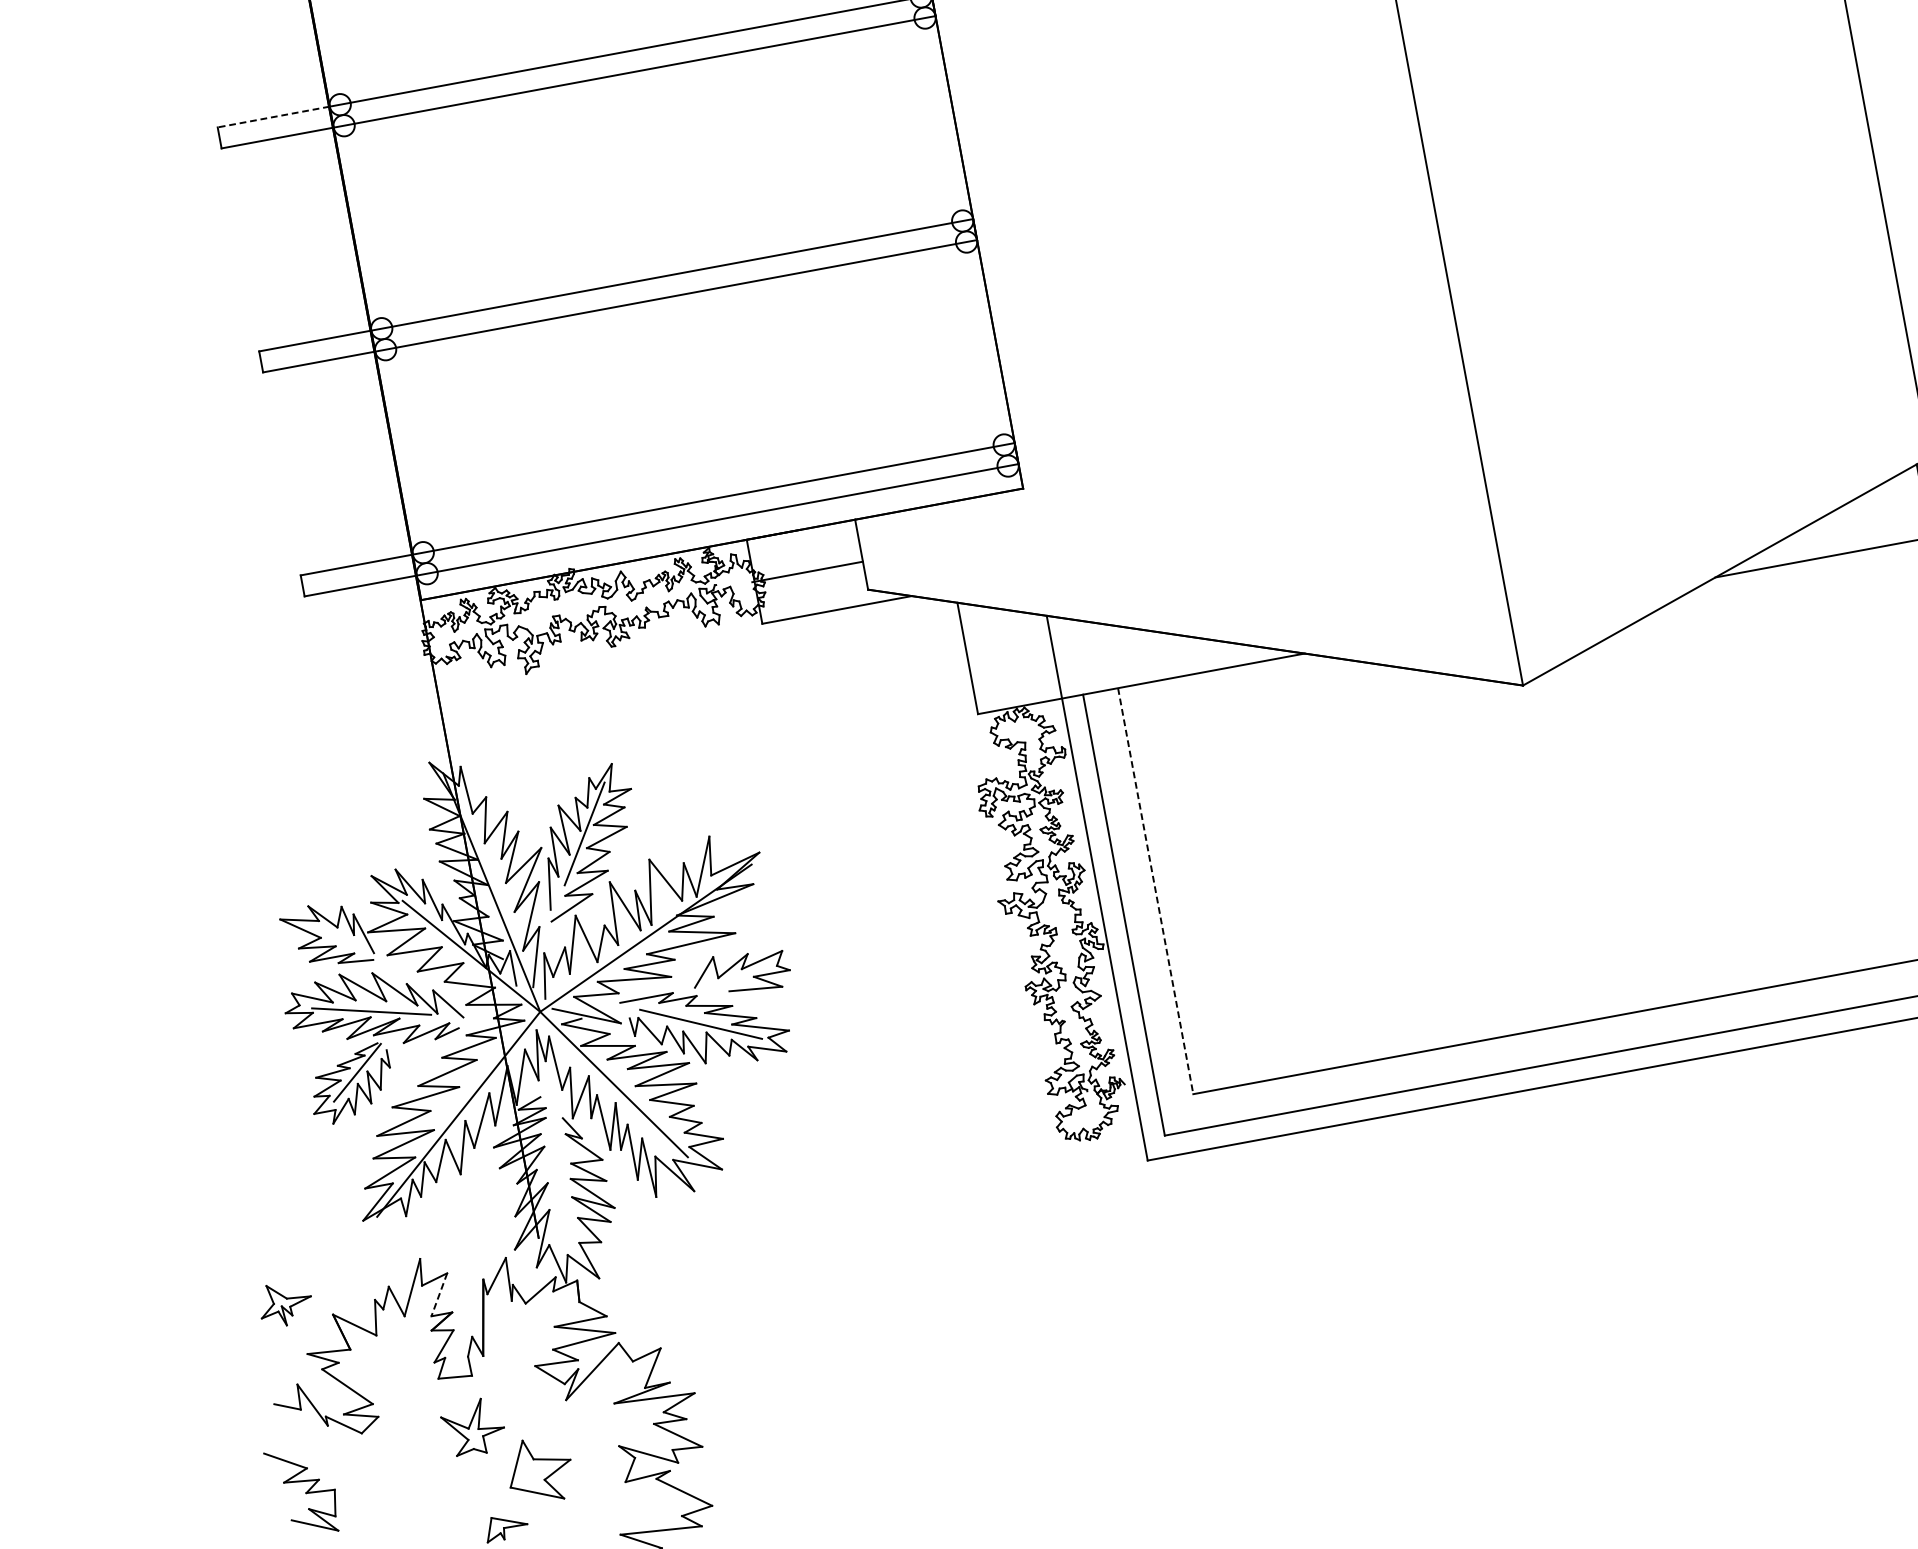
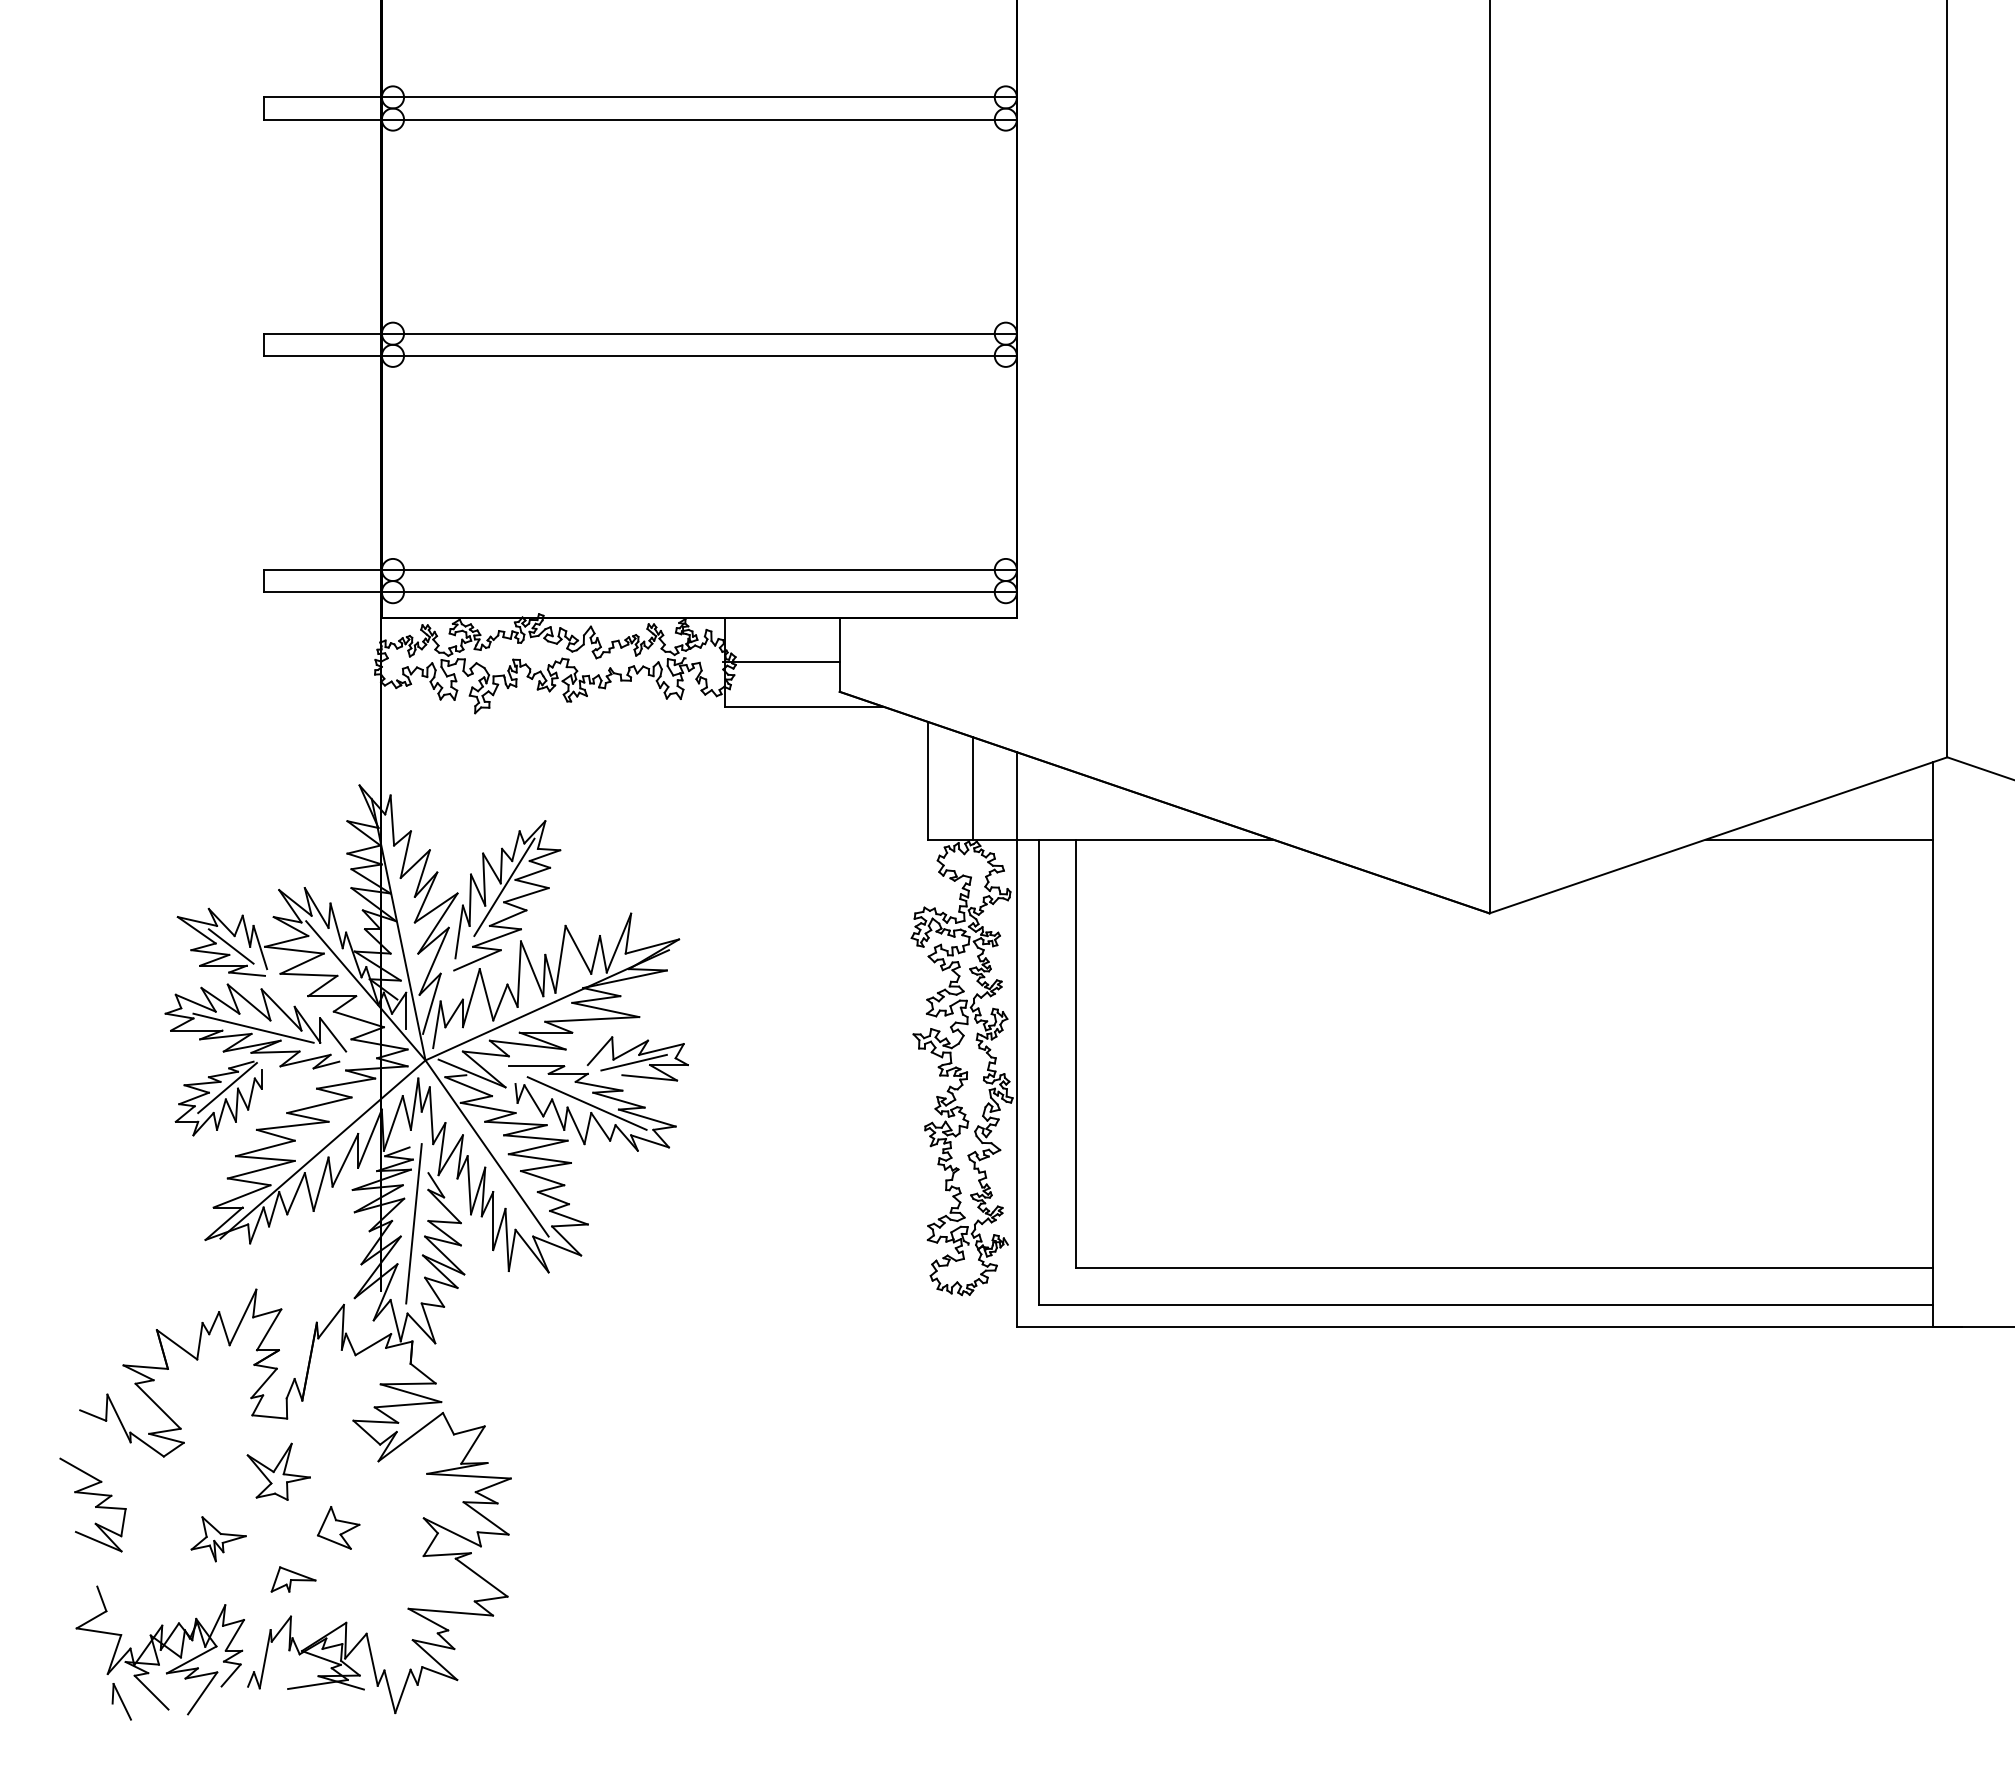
line: (273, 117) -> (322, 97), dashed -> solid
line: (1010, 658) -> (972, 788), added
line: (1156, 891) -> (1076, 1054), dashed -> solid
line: (335, 938) -> (230, 946), added
line: (737, 977) -> (633, 1062), added
line: (557, 1168) -> (413, 1223), added
line: (439, 1294) -> (269, 1329), dashed -> solid
part: (285, 1304) -> (218, 1539), moved
part: (539, 1469) -> (338, 1527), size x0.62

